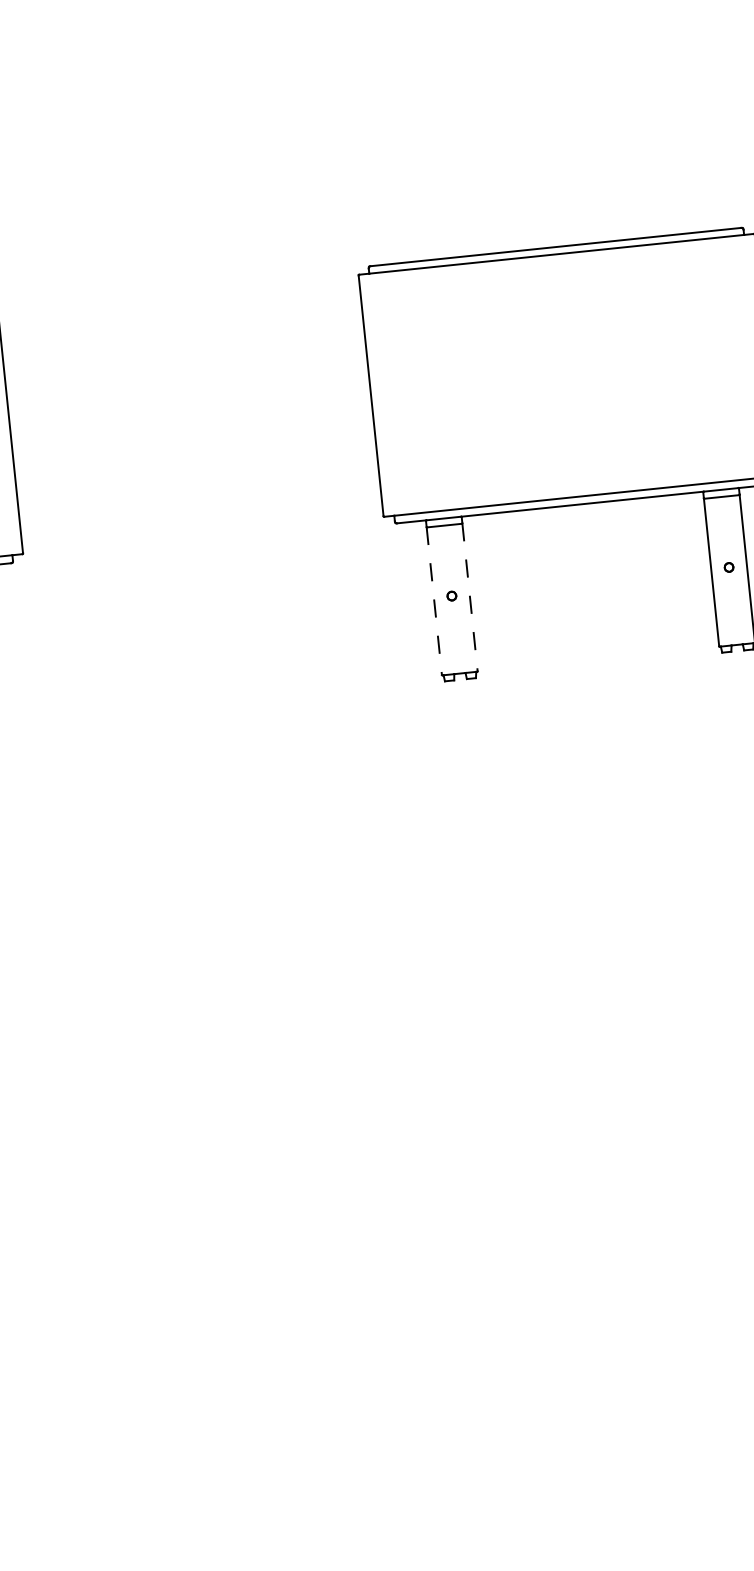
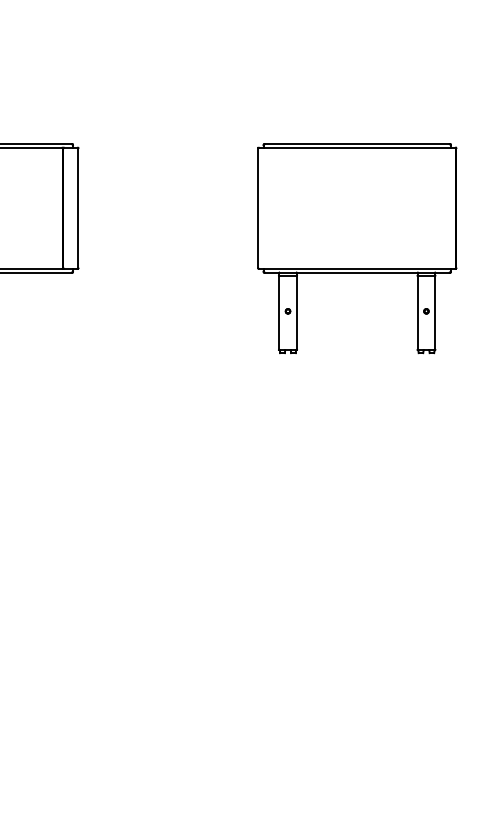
line: (469, 596) -> (296, 312), dashed -> solid
line: (435, 600) -> (279, 312), dashed -> solid

